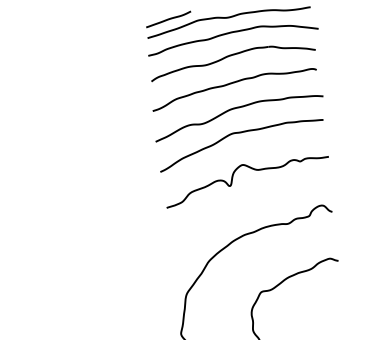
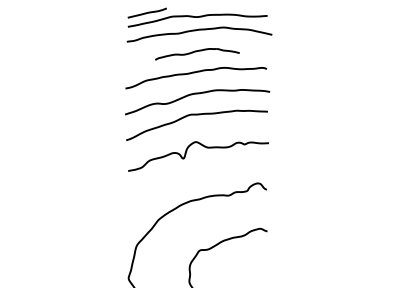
part: (233, 61) -> (197, 54), size x0.6

